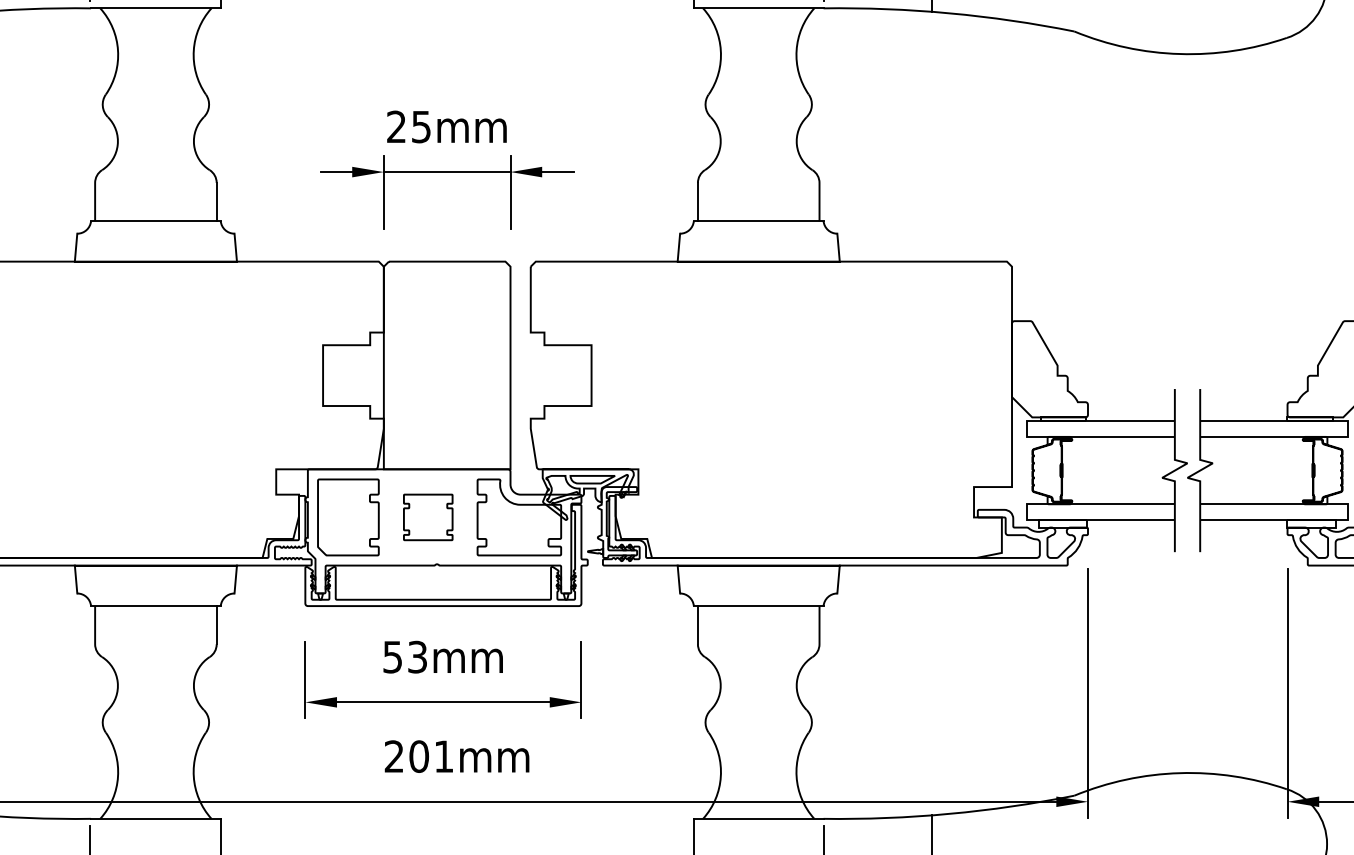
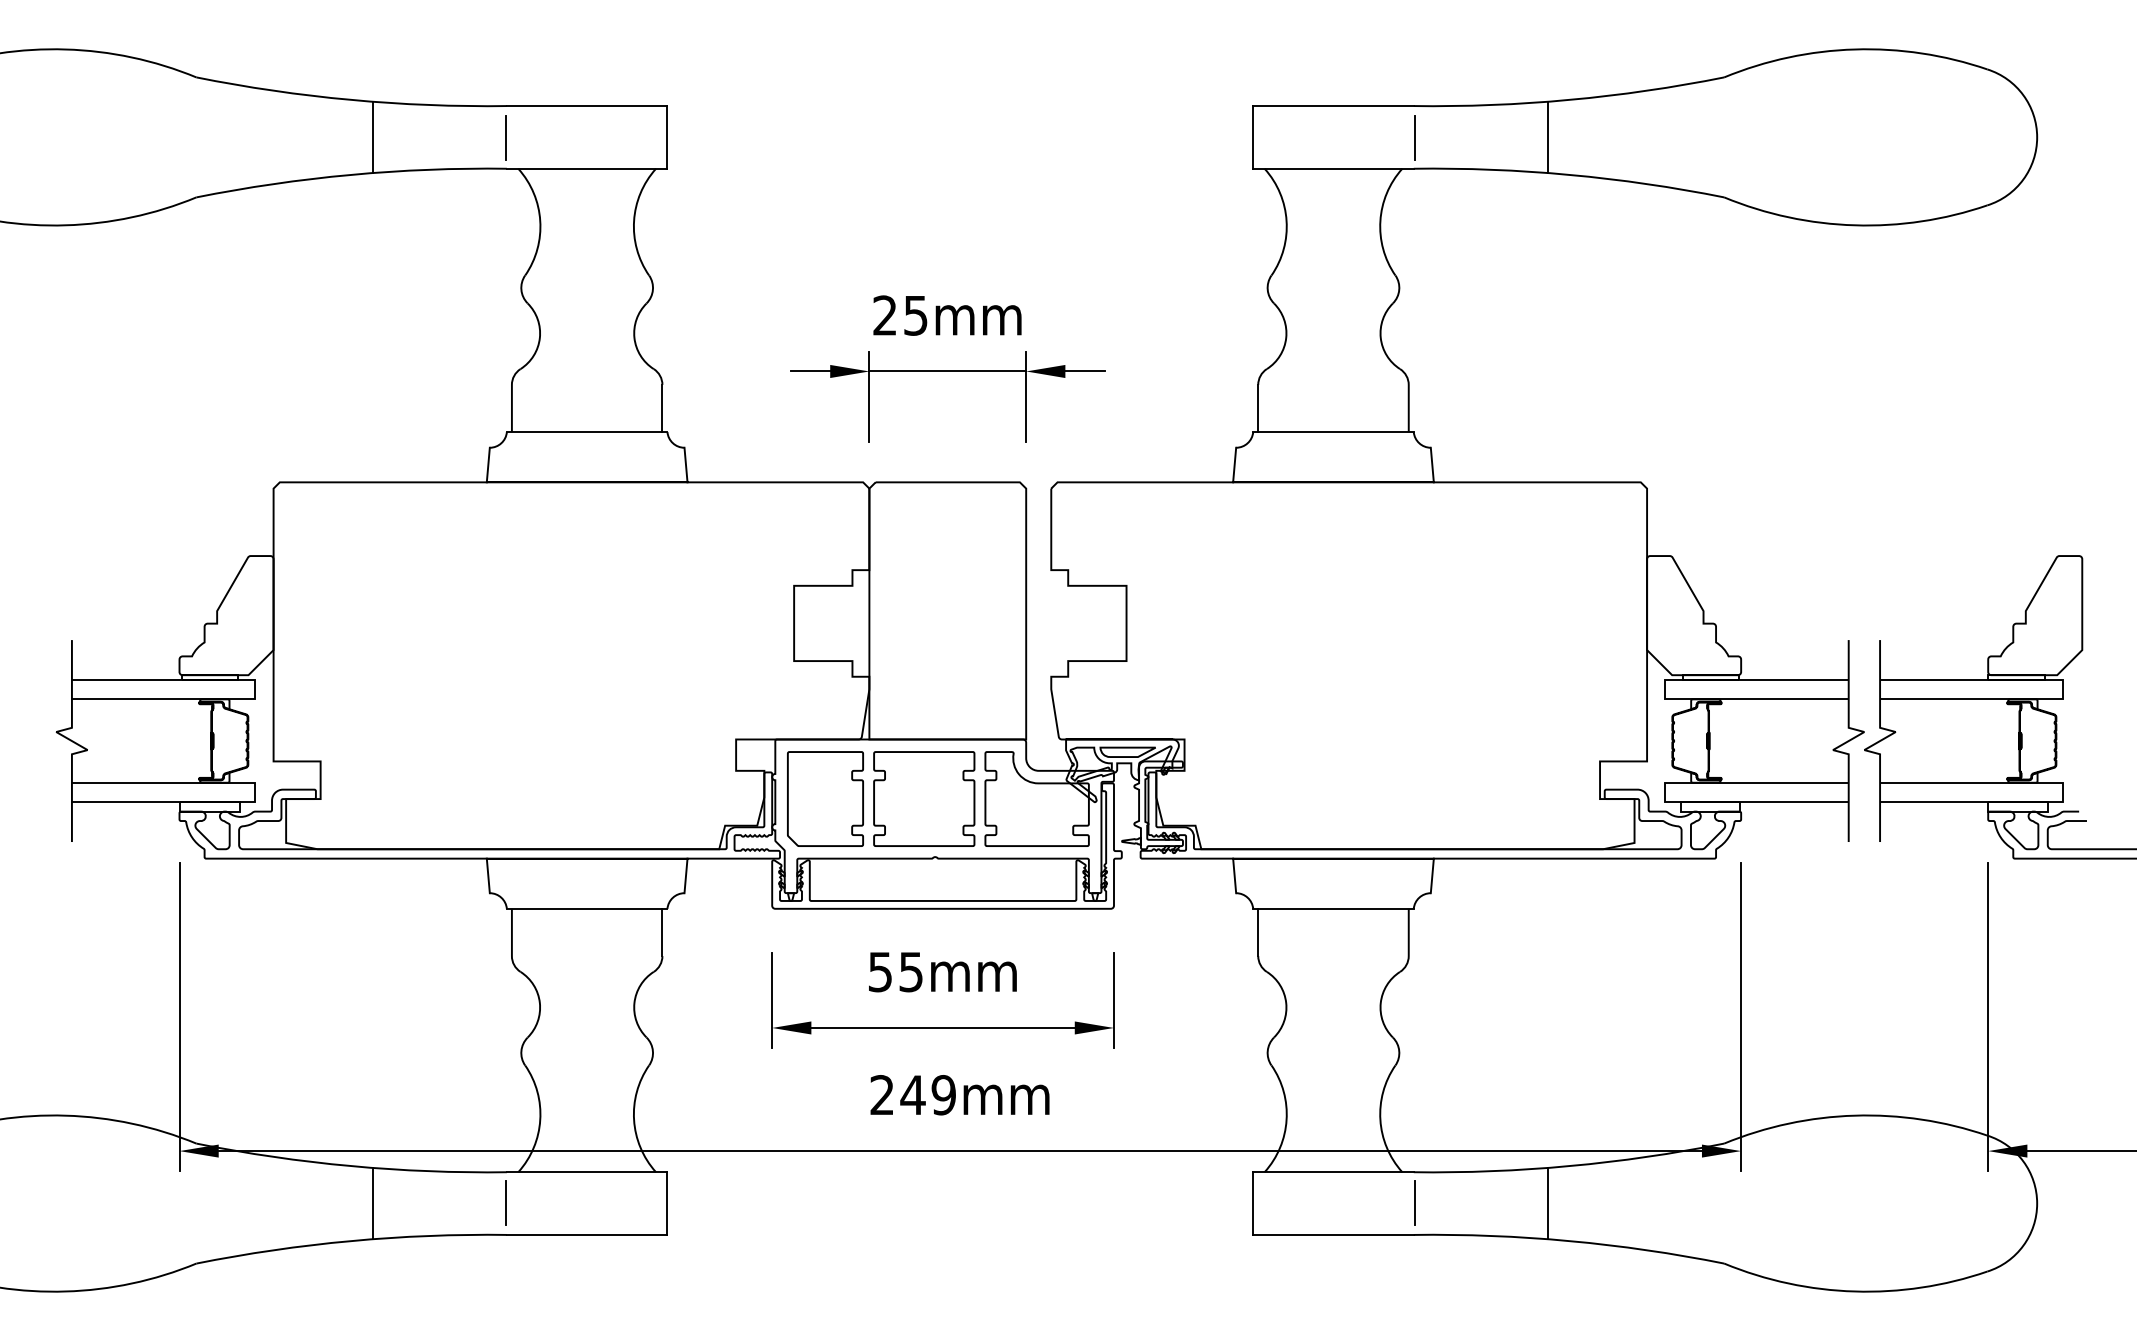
part: (428, 516) -> (924, 798), size x1.67
text: (417, 656) -> (911, 971), 53mm -> 55mm
text: (430, 756) -> (927, 1095), 201mm -> 249mm

